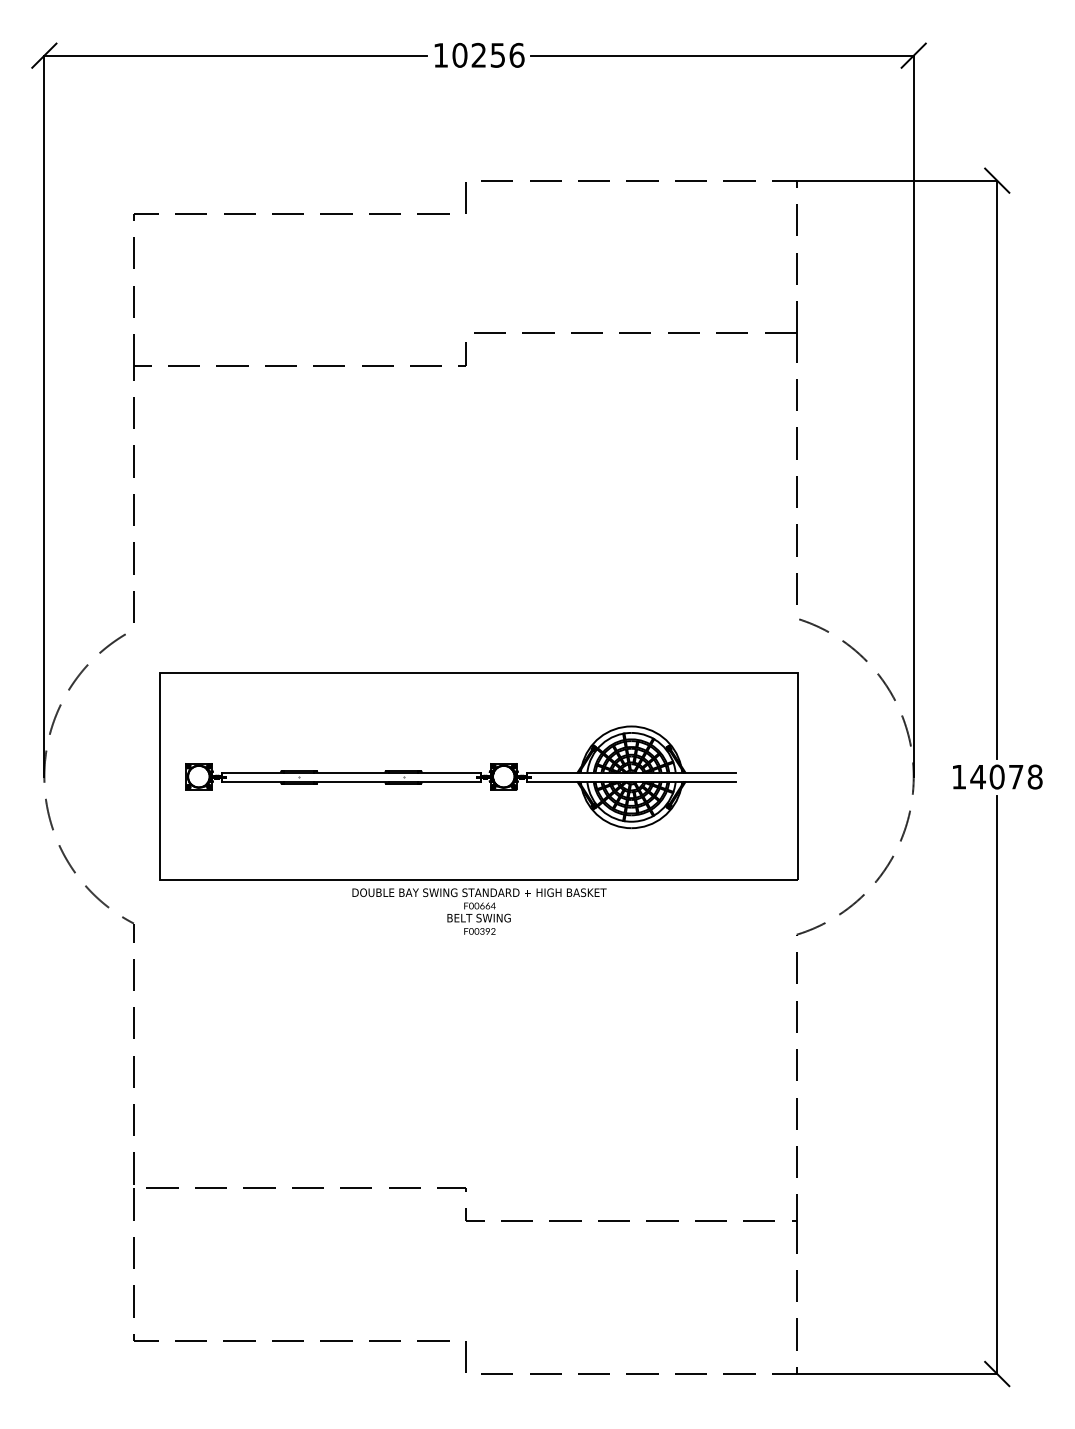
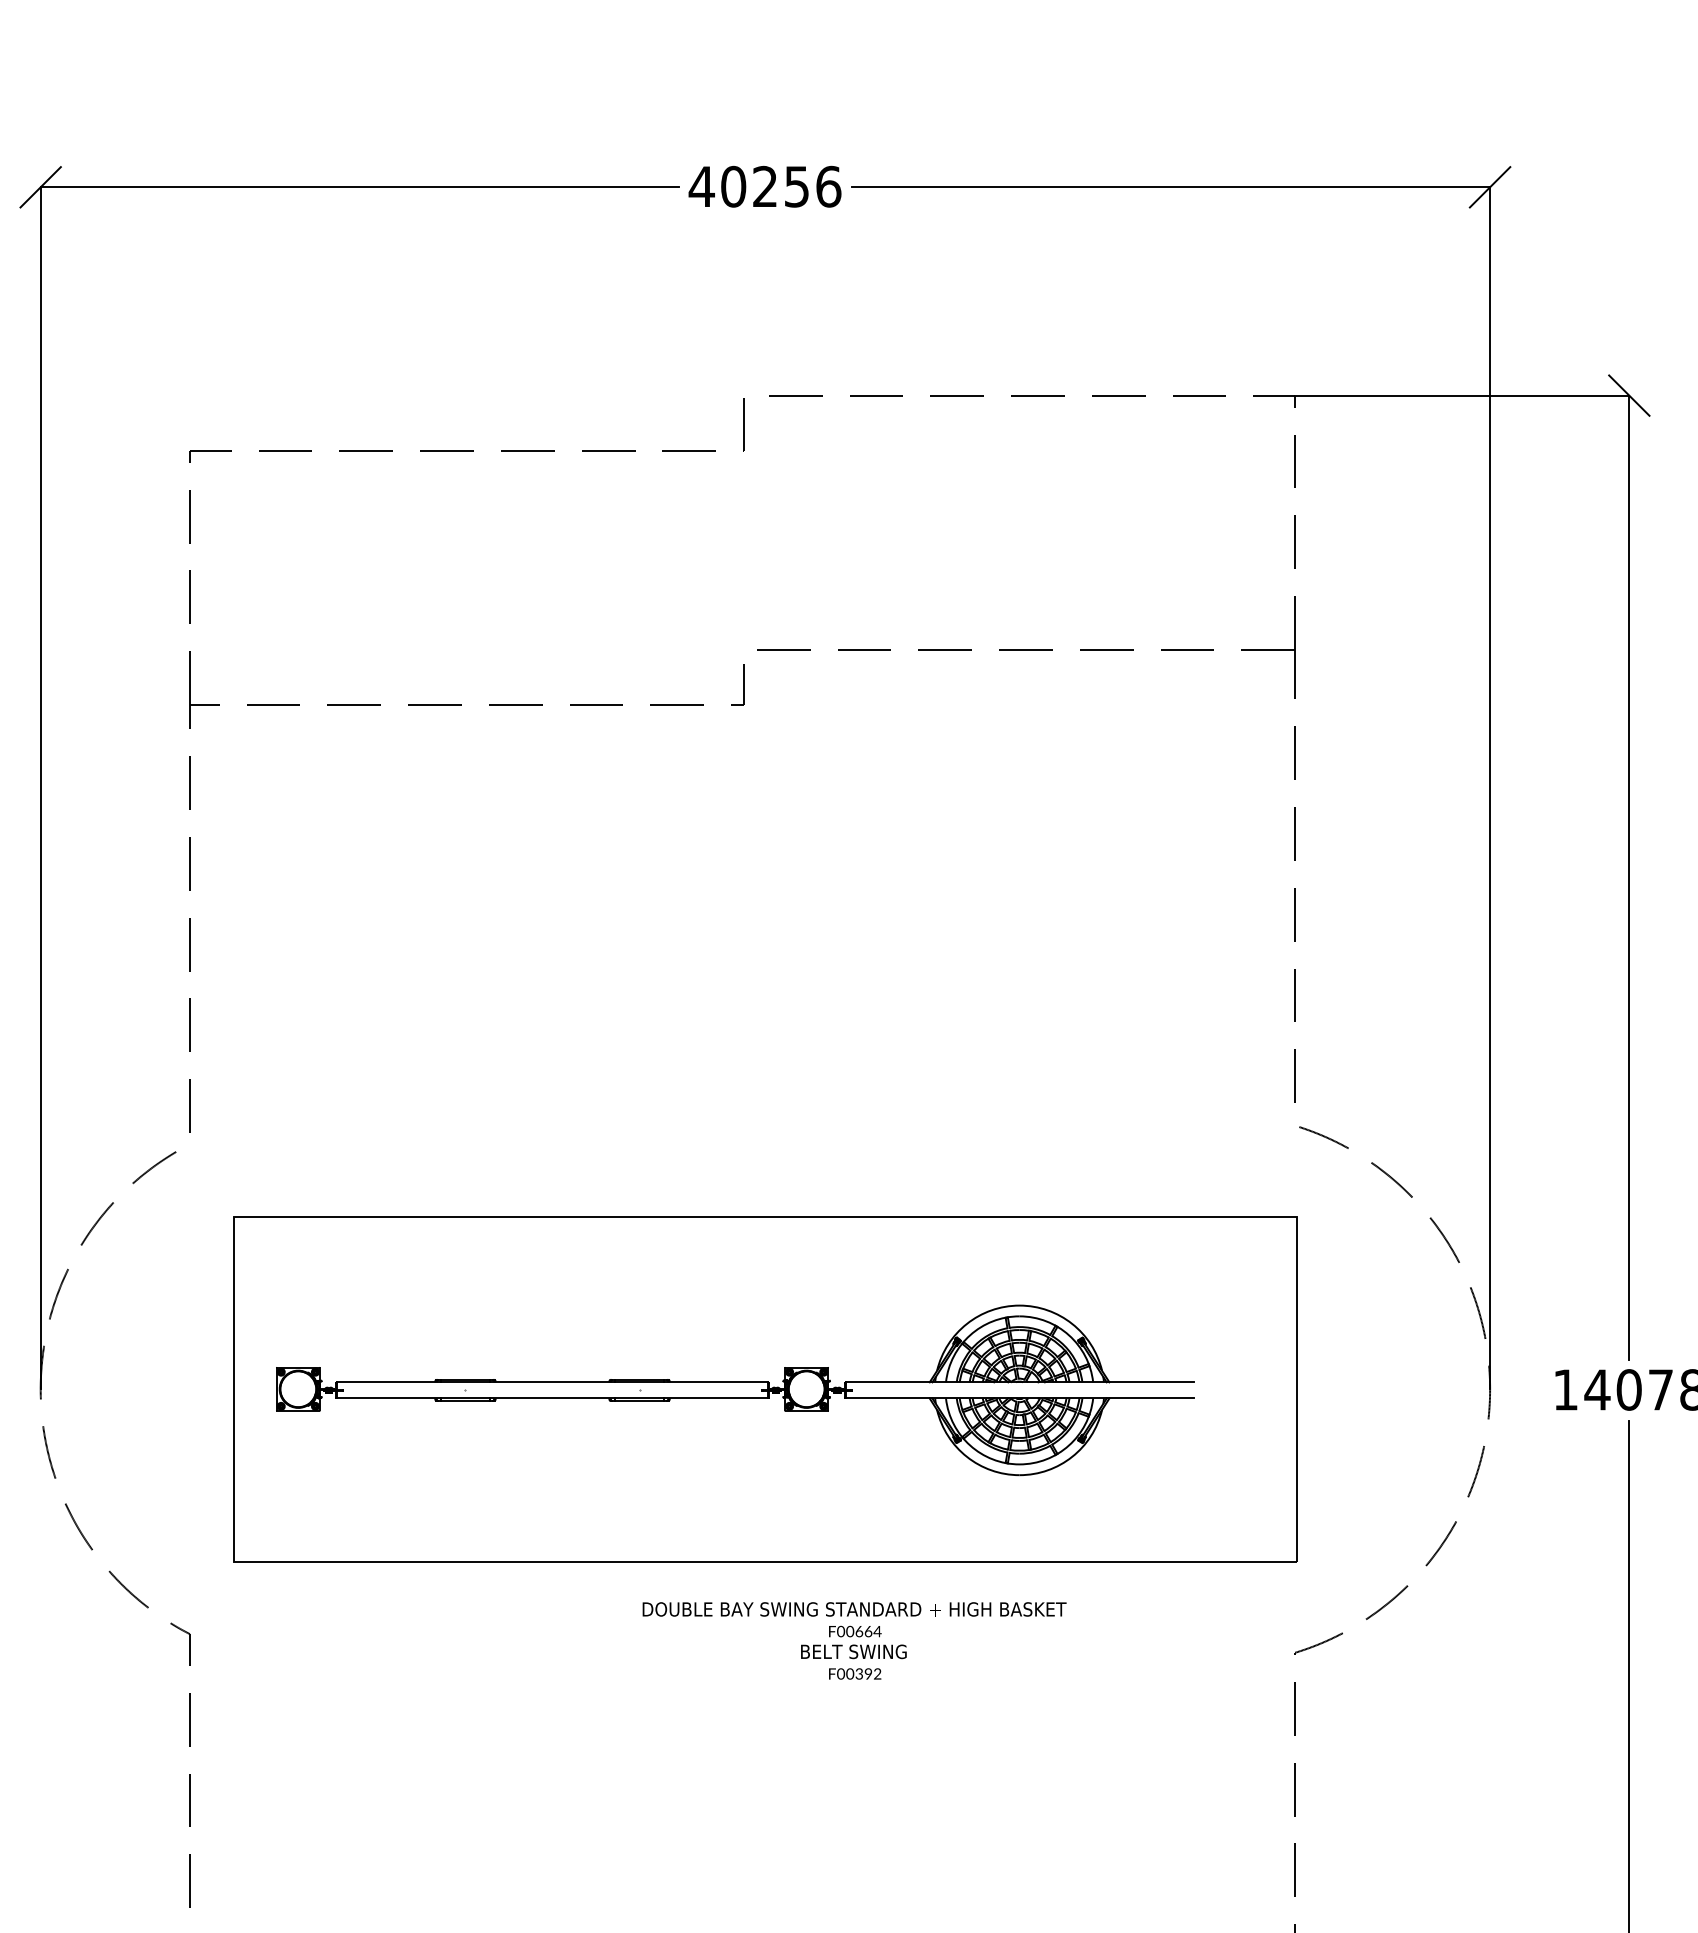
text: (440, 55) -> (701, 186), 10256 -> 40256
text: (479, 911) -> (854, 1640), moved

